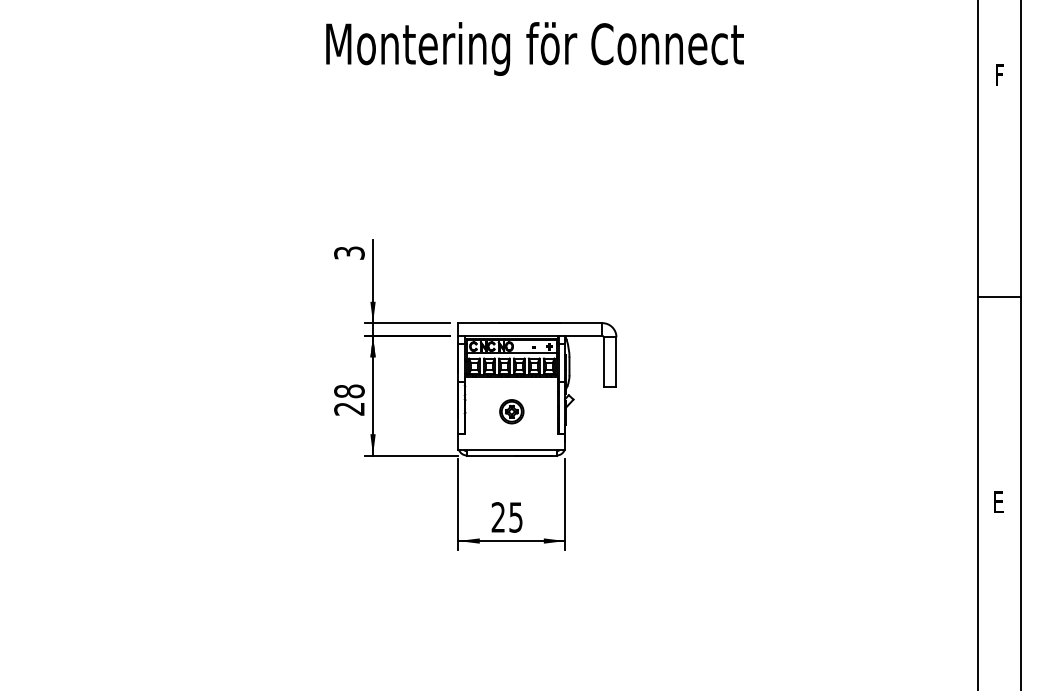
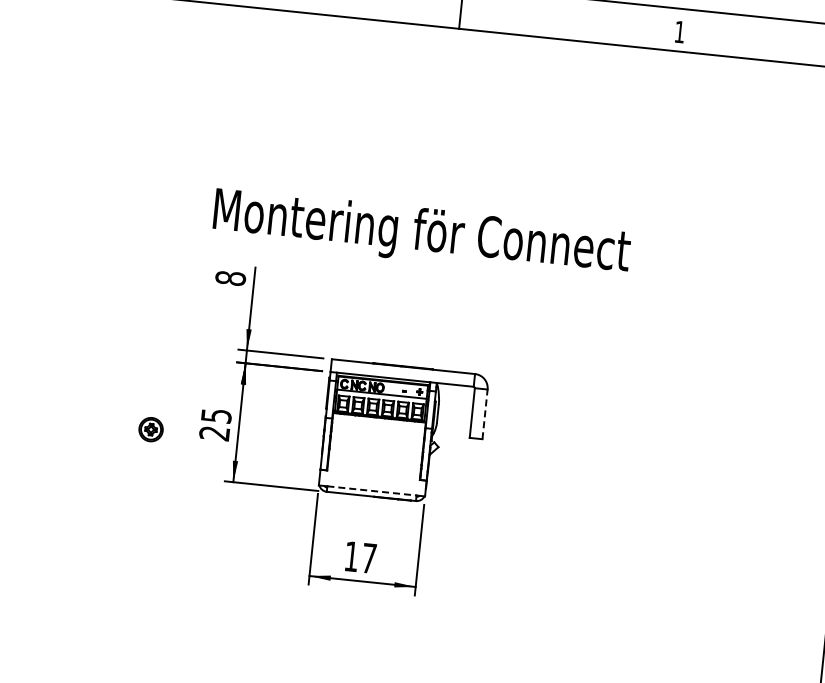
text: (534, 48) -> (421, 234), moved
text: (349, 252) -> (230, 277), 3 -> 8
line: (616, 362) -> (485, 414), solid -> dashed
text: (349, 391) -> (216, 416), 28 -> 25
part: (511, 411) -> (150, 429), moved
line: (511, 449) -> (371, 490), solid -> dashed
text: (506, 517) -> (359, 557), 25 -> 17

